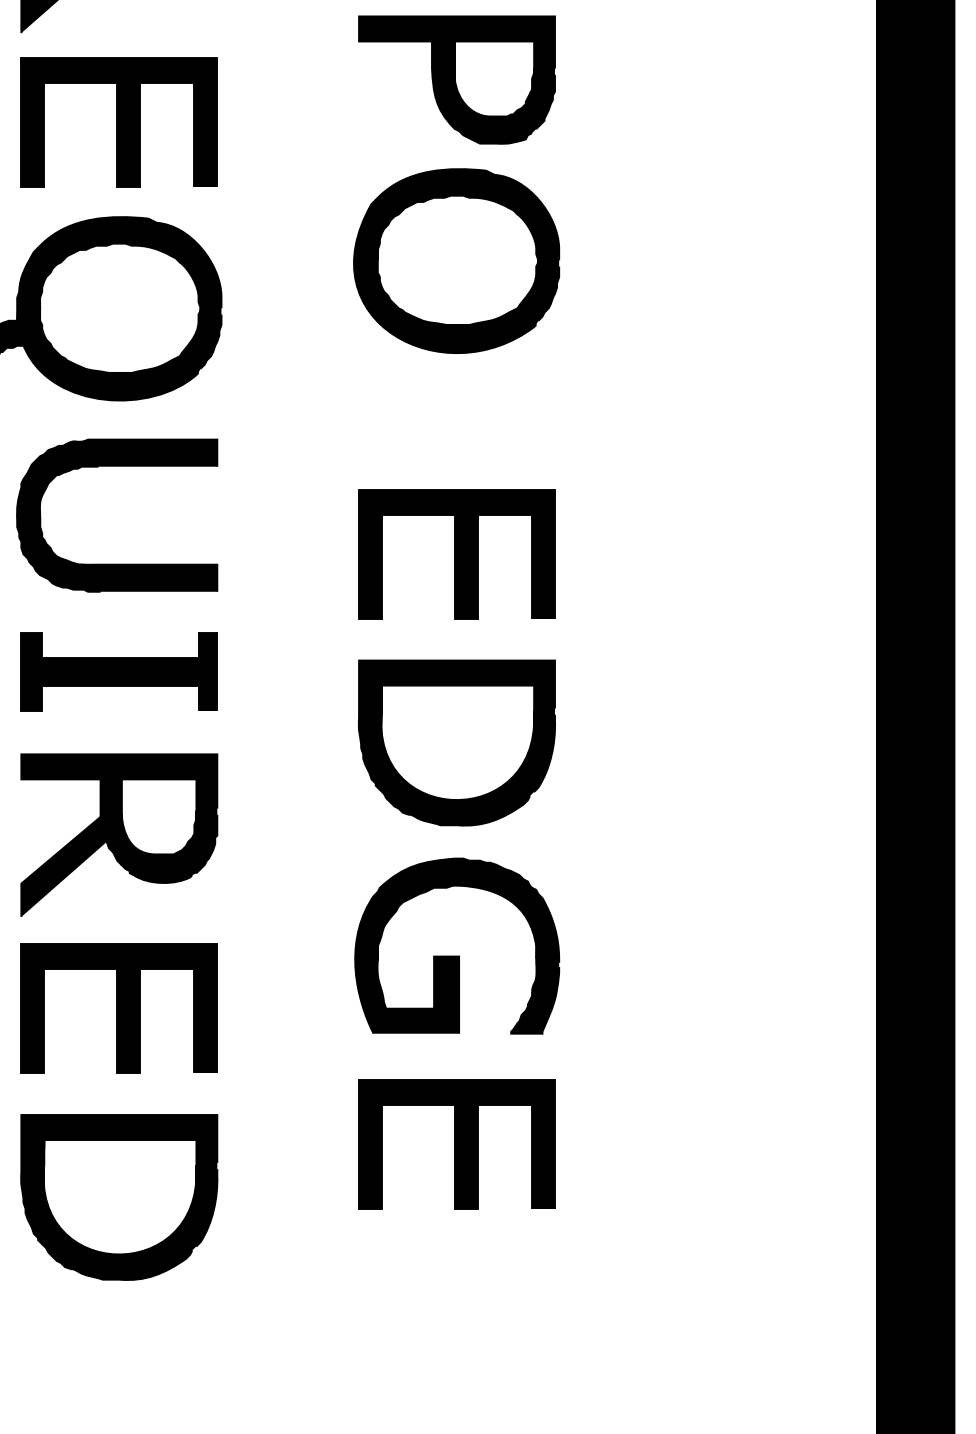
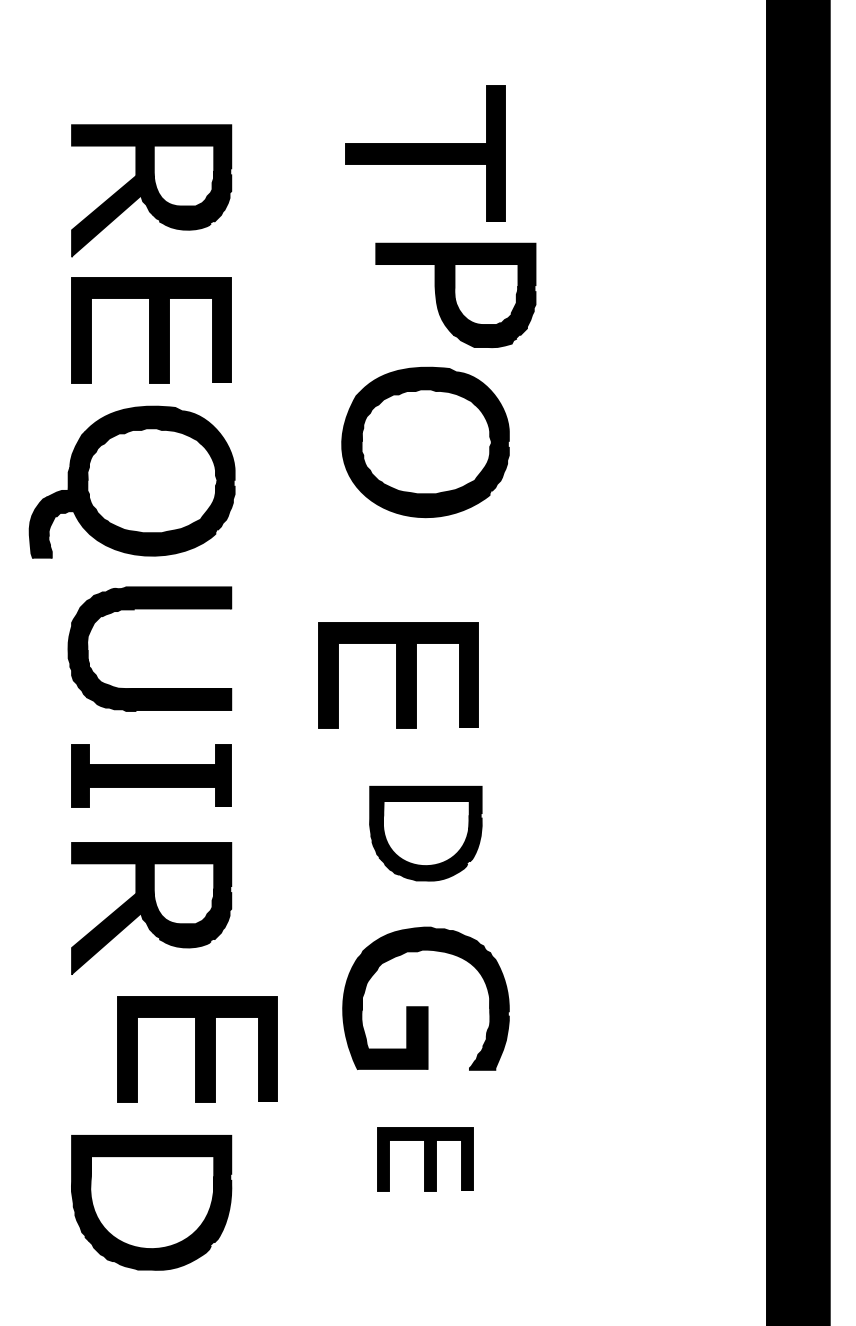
part: (456, 80) -> (455, 295), moved
part: (456, 554) -> (398, 675), moved
part: (456, 742) -> (425, 833), size x0.7
part: (119, 1008) -> (197, 1049), moved
part: (456, 1144) -> (425, 1159), size x0.6

